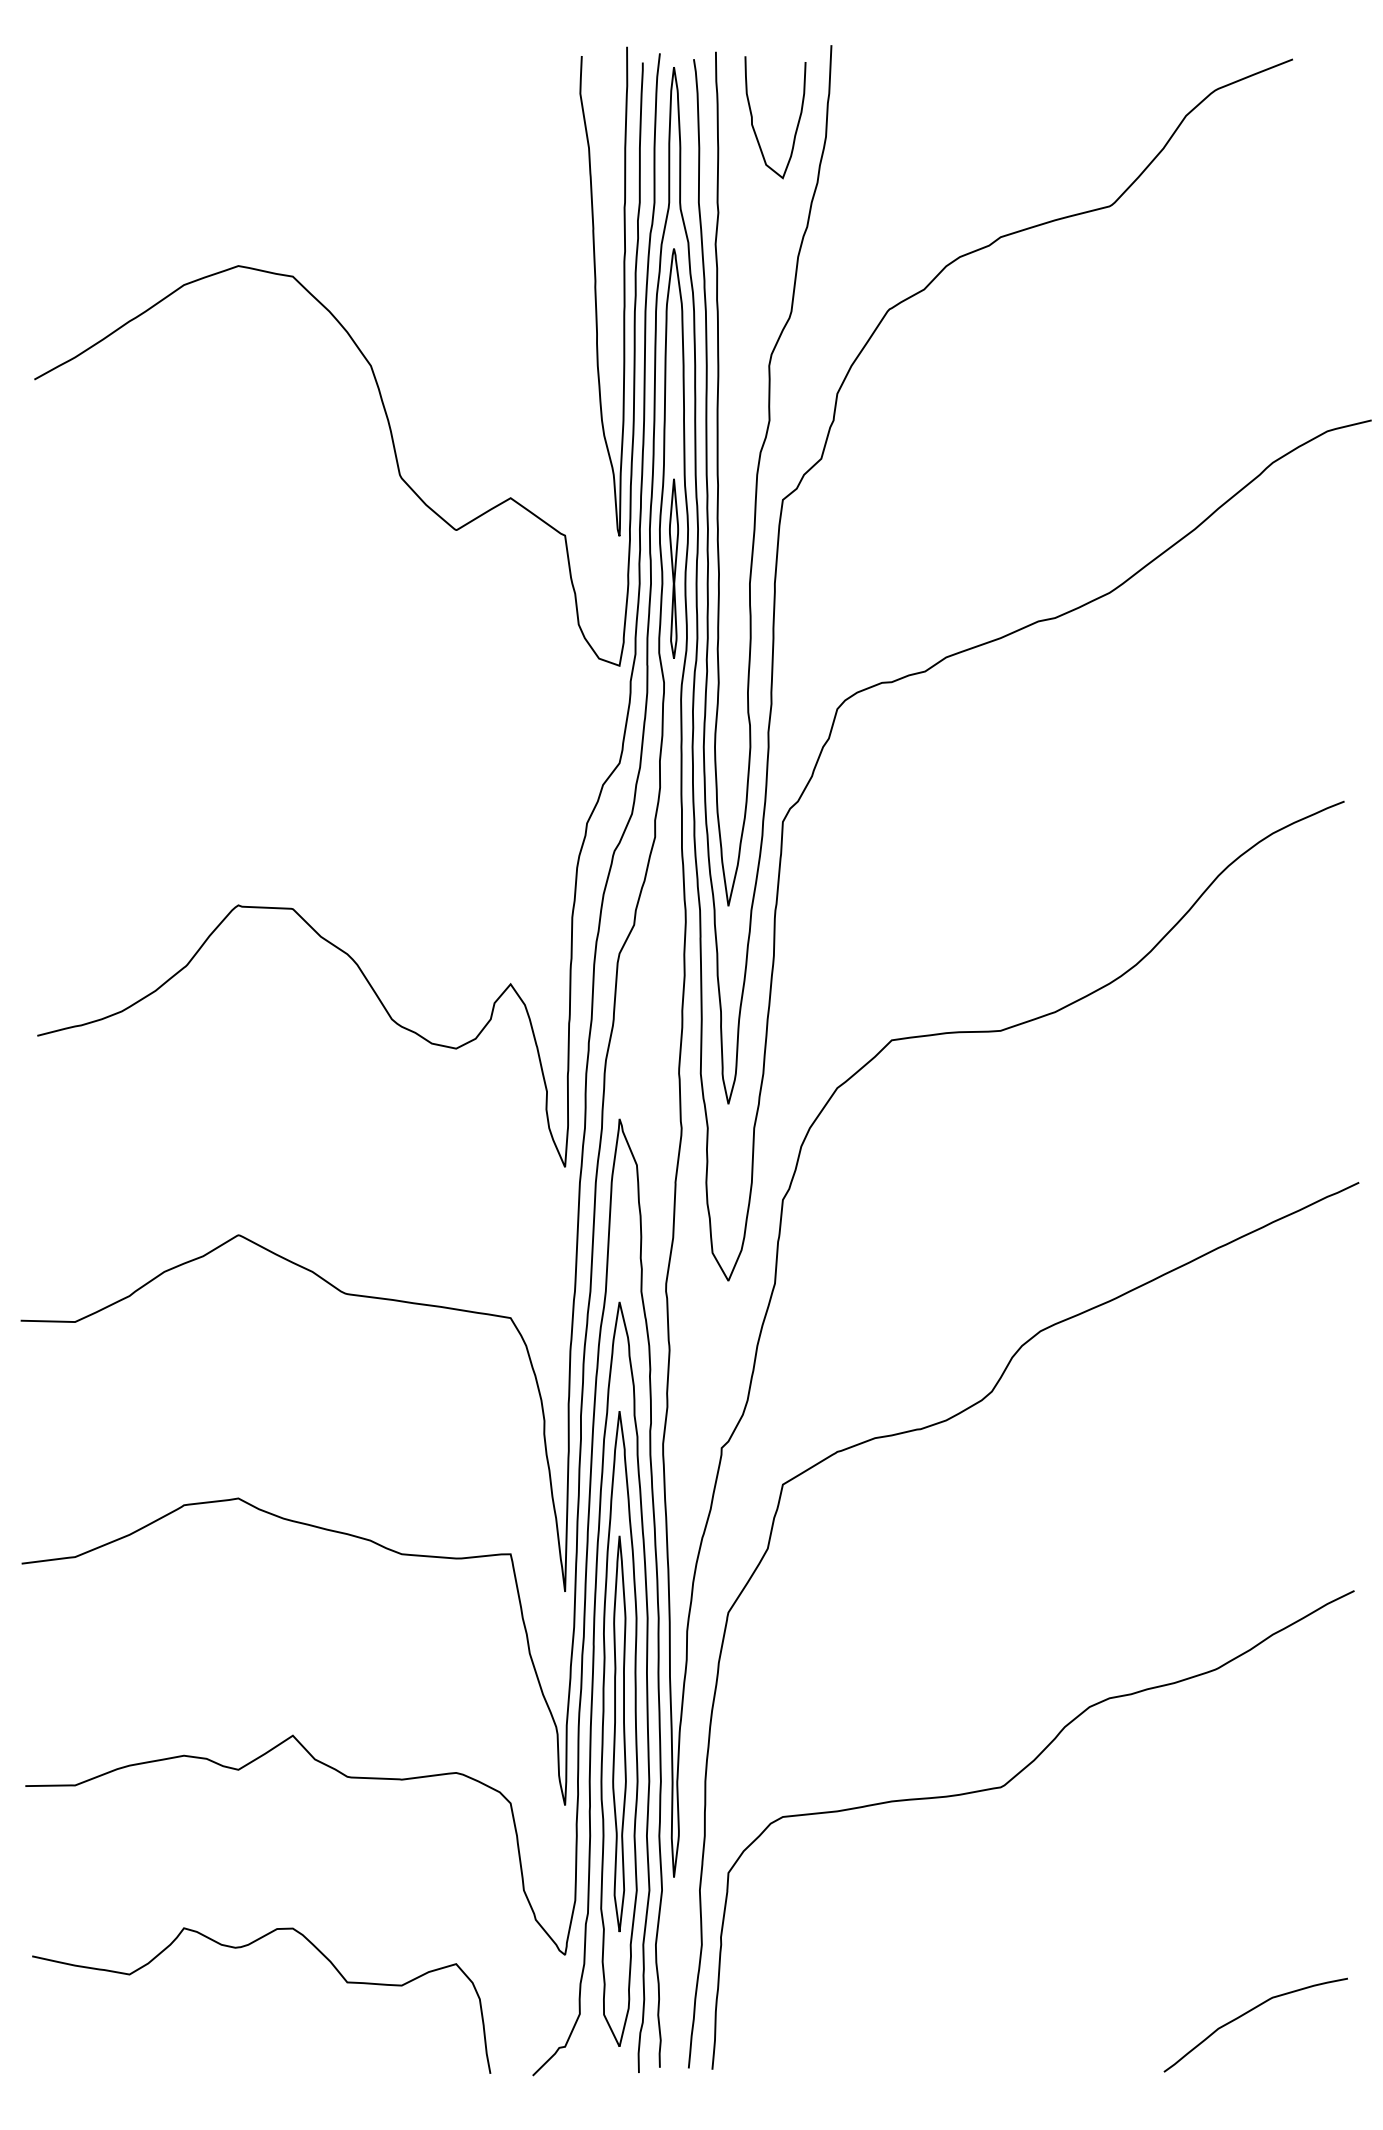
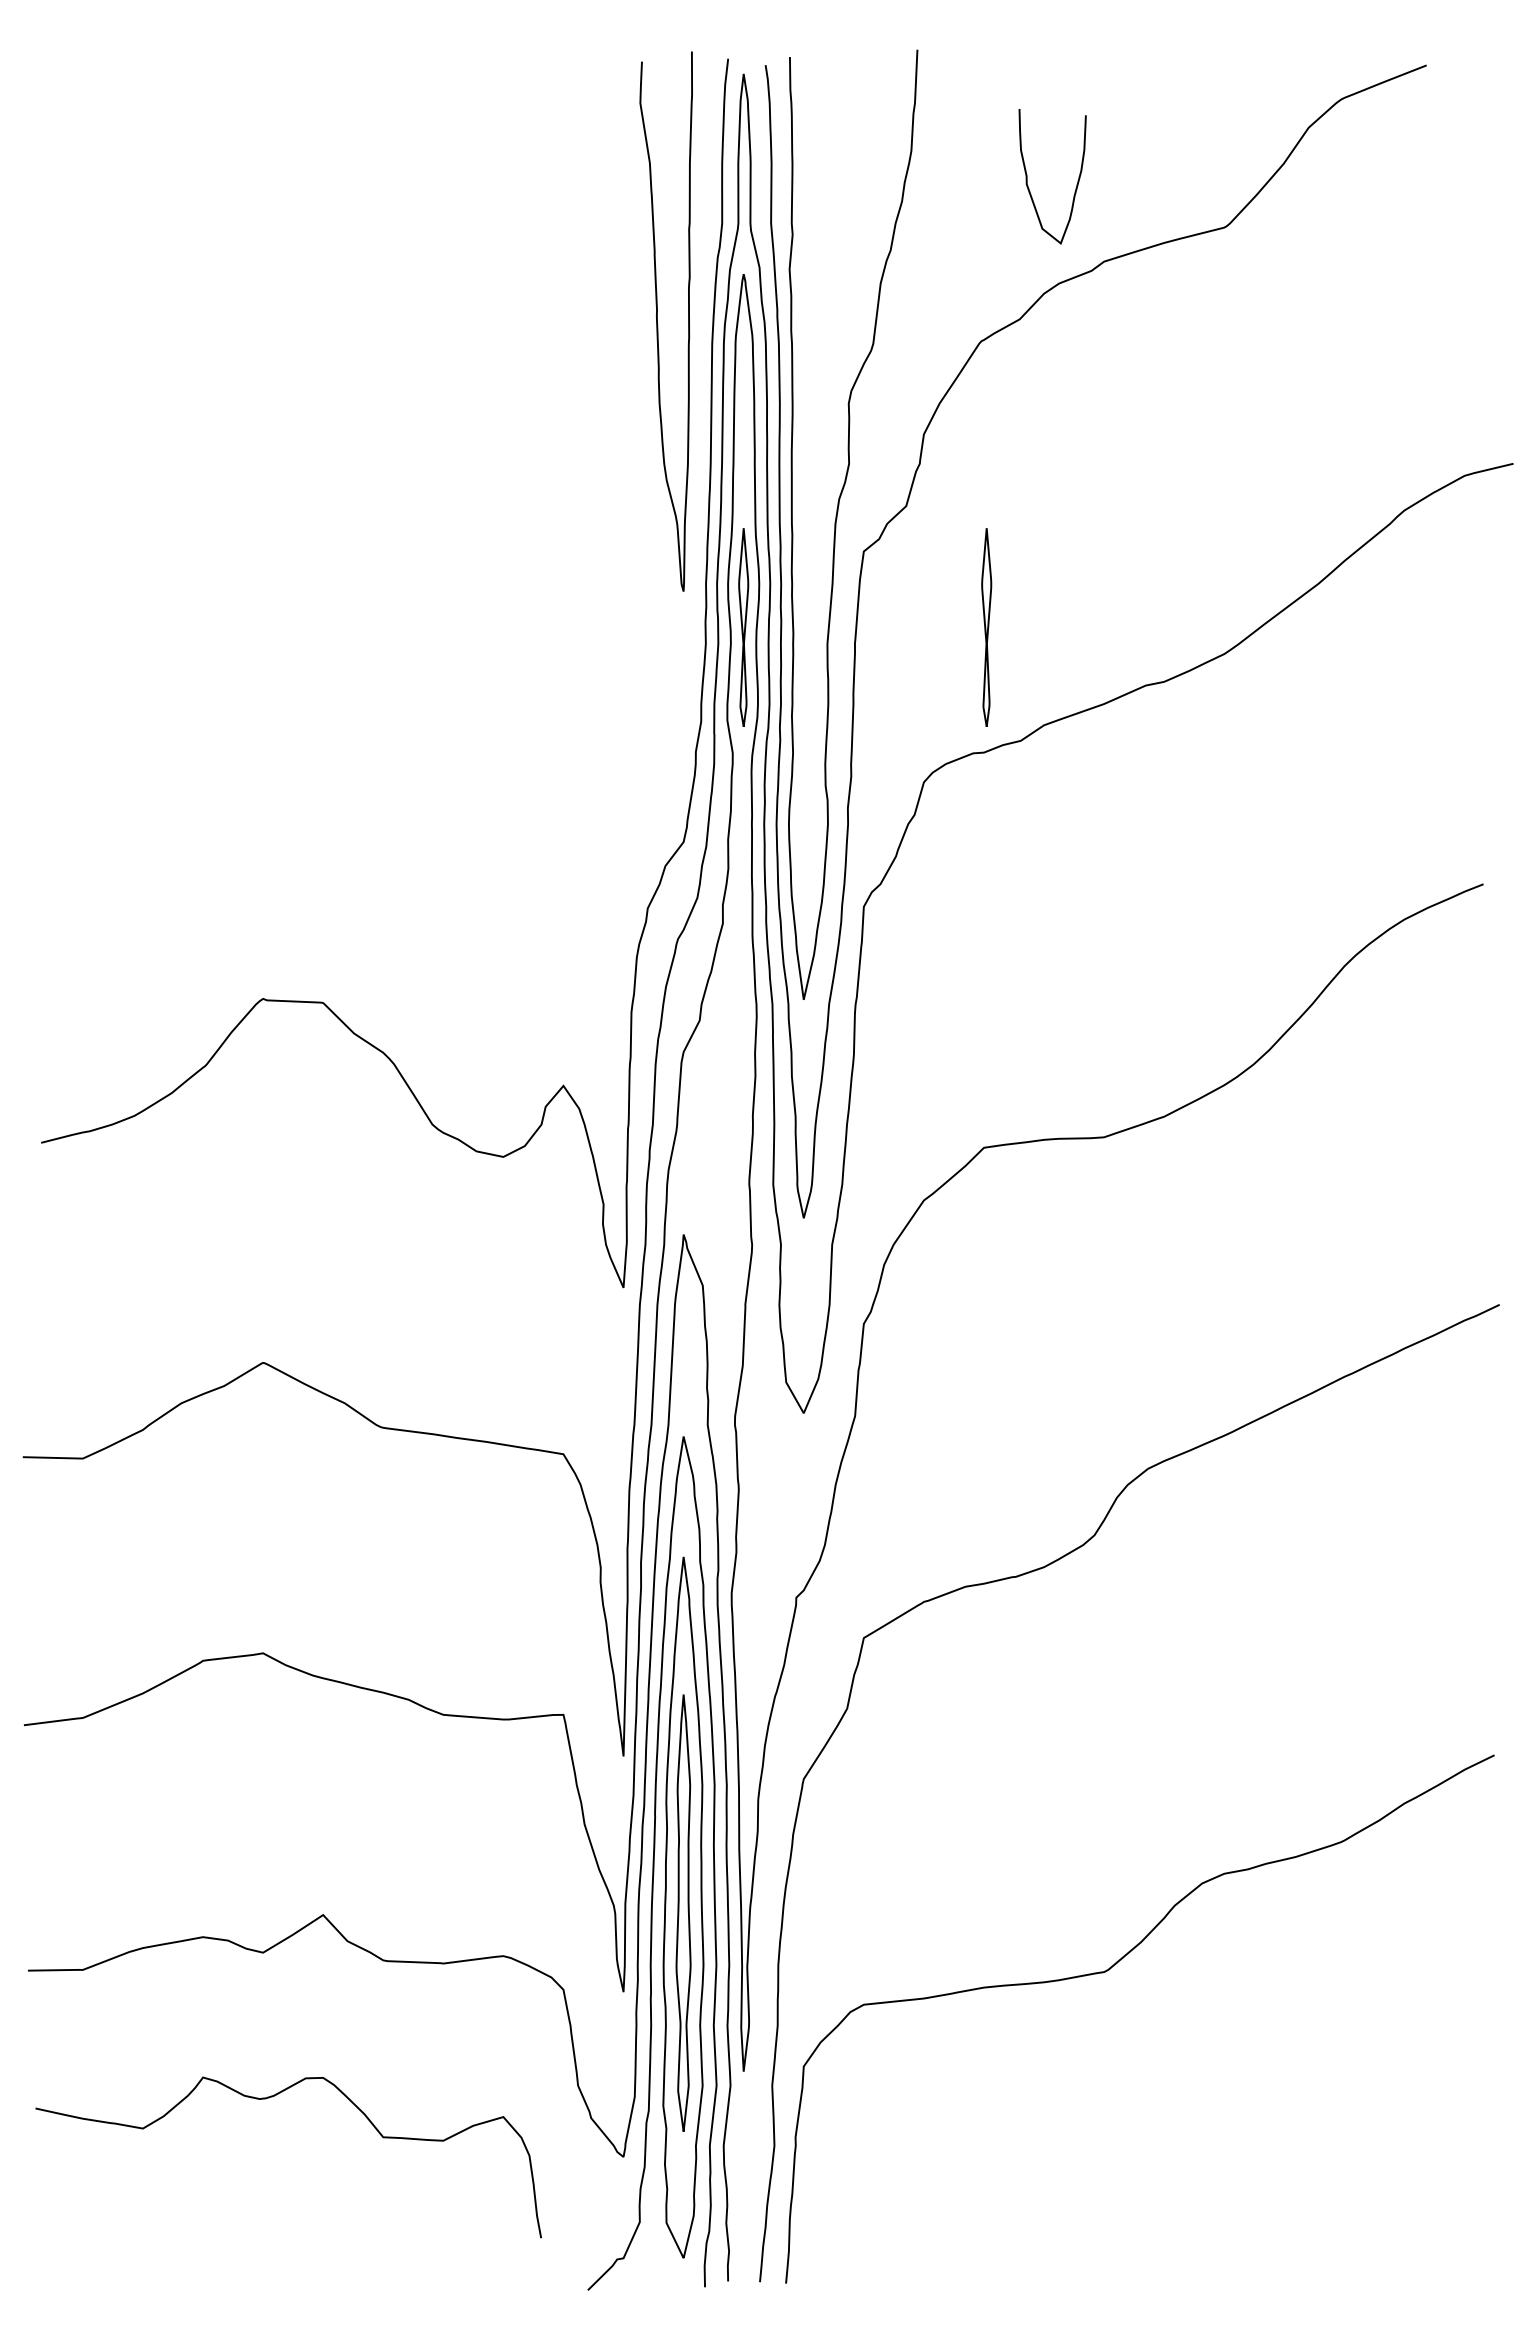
curve: (752, 117) -> (1027, 176), moved
curve: (356, 347) -> (393, 383), removed
part: (894, 568) -> (986, 627), added
curve: (244, 1947) -> (269, 2098), moved
curve: (1249, 2012) -> (1378, 2220), removed

